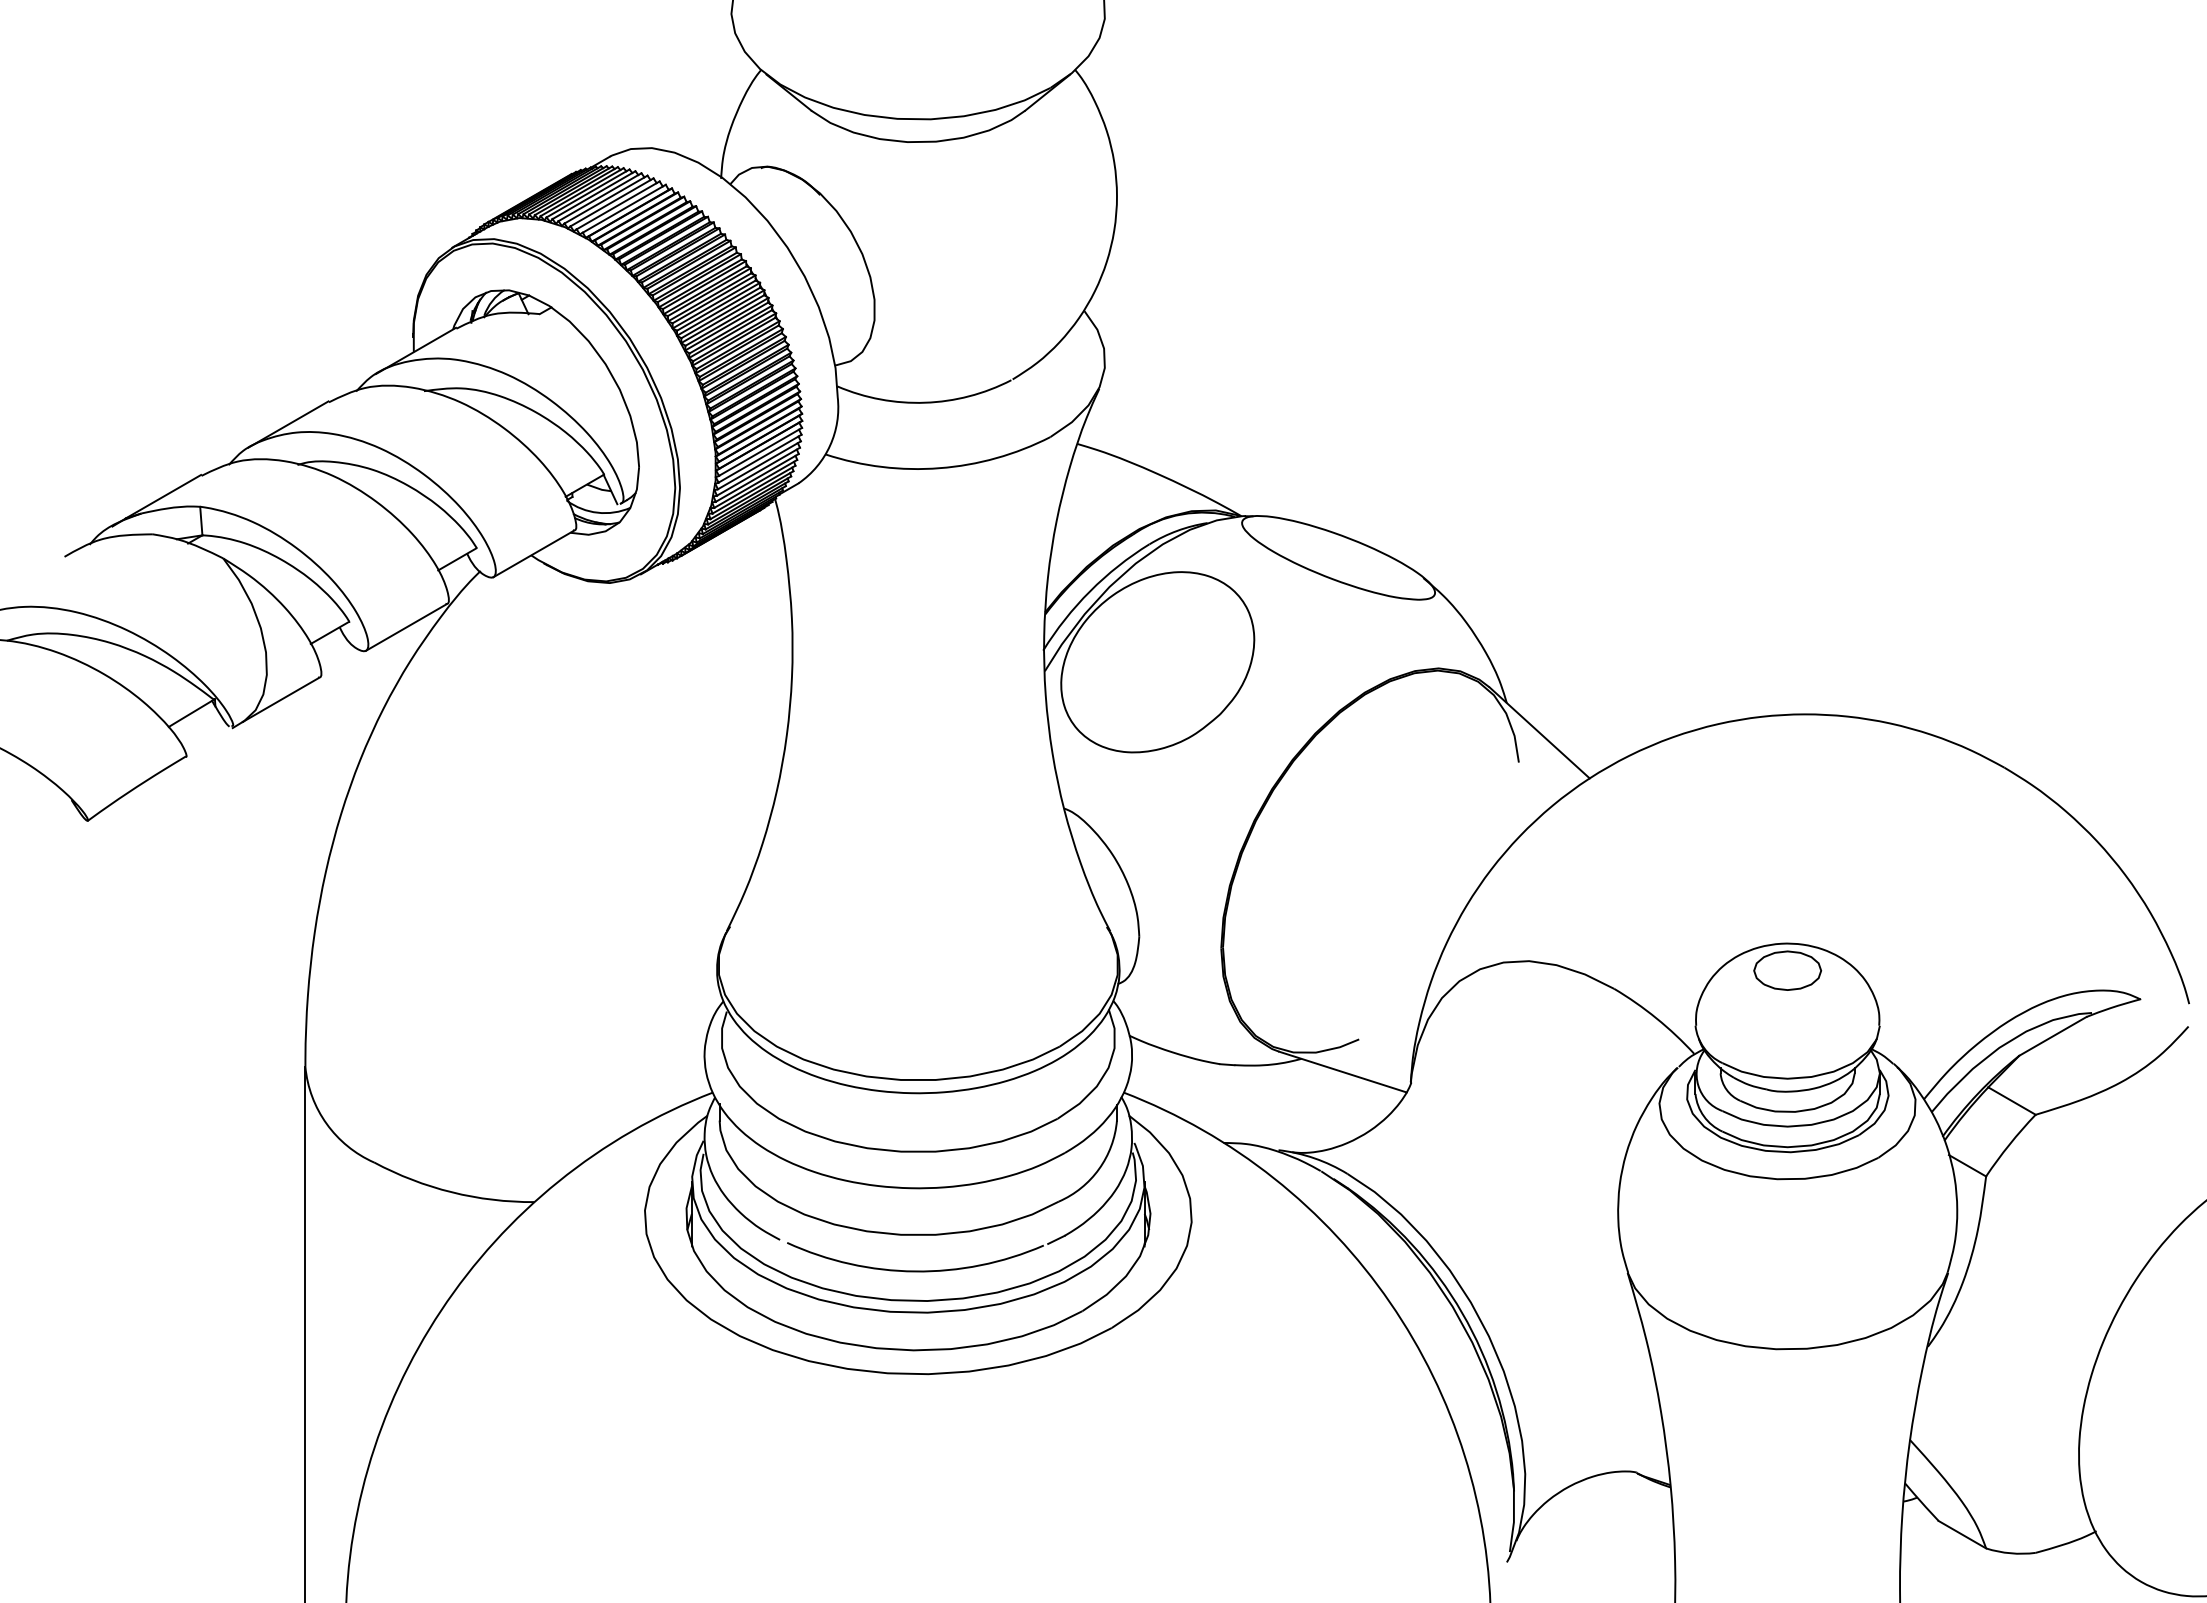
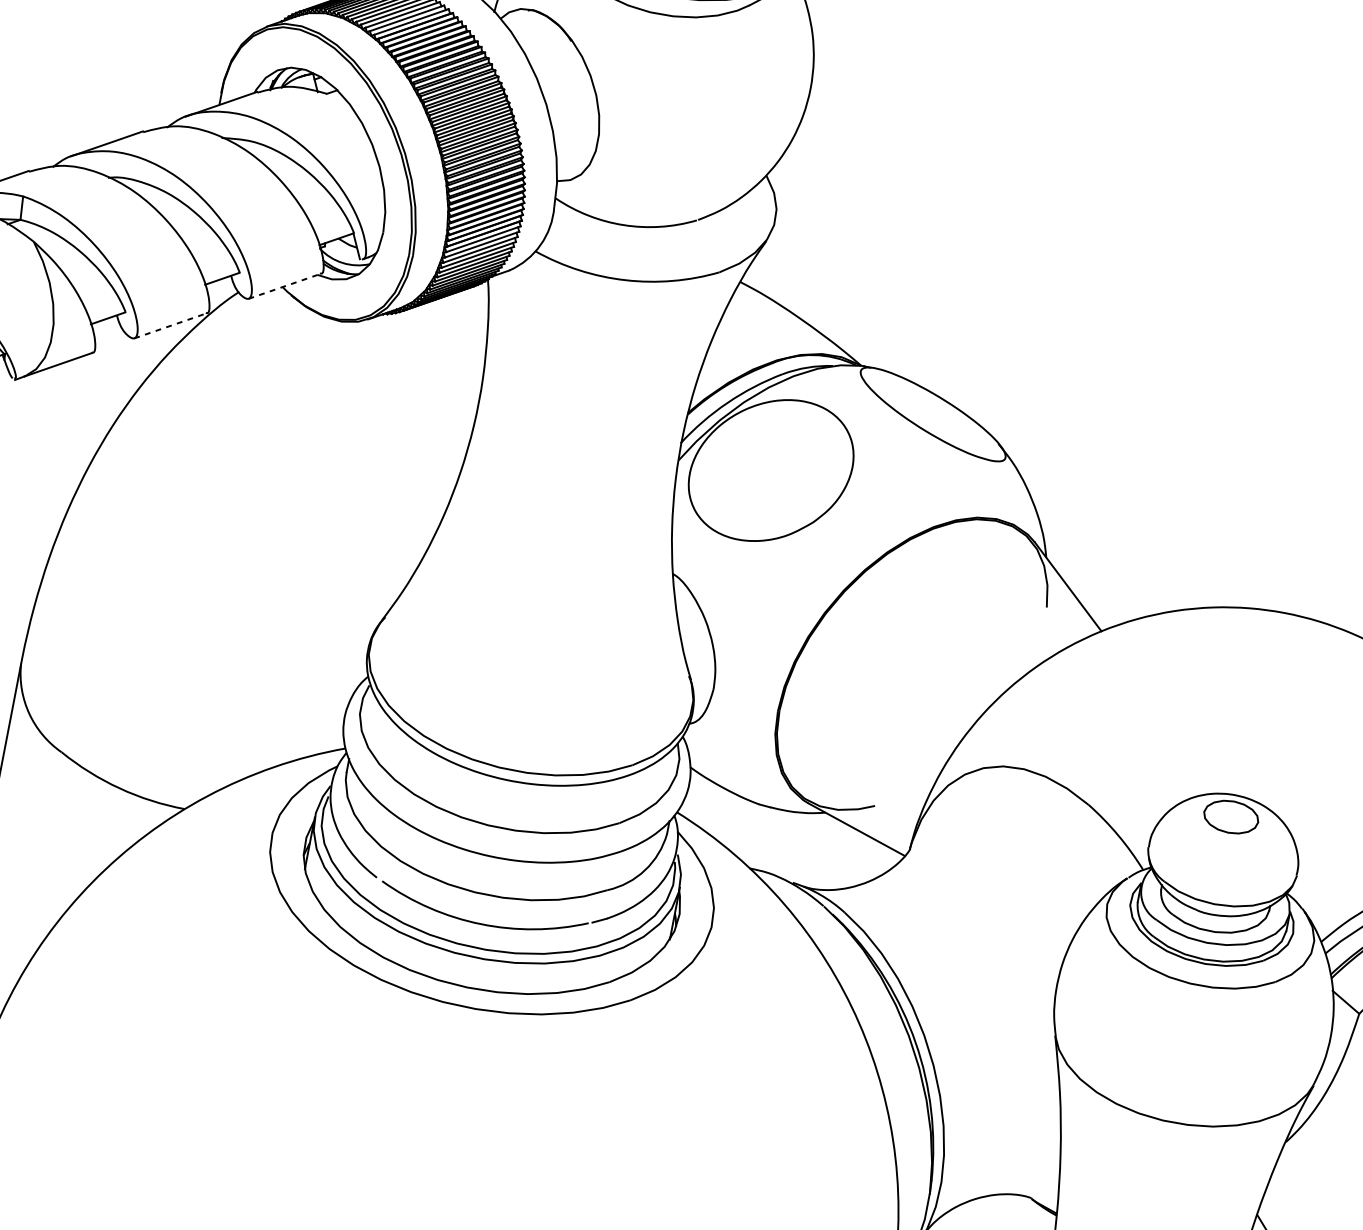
line: (533, 553) -> (284, 285), solid -> dashed
line: (406, 627) -> (170, 325), solid -> dashed

